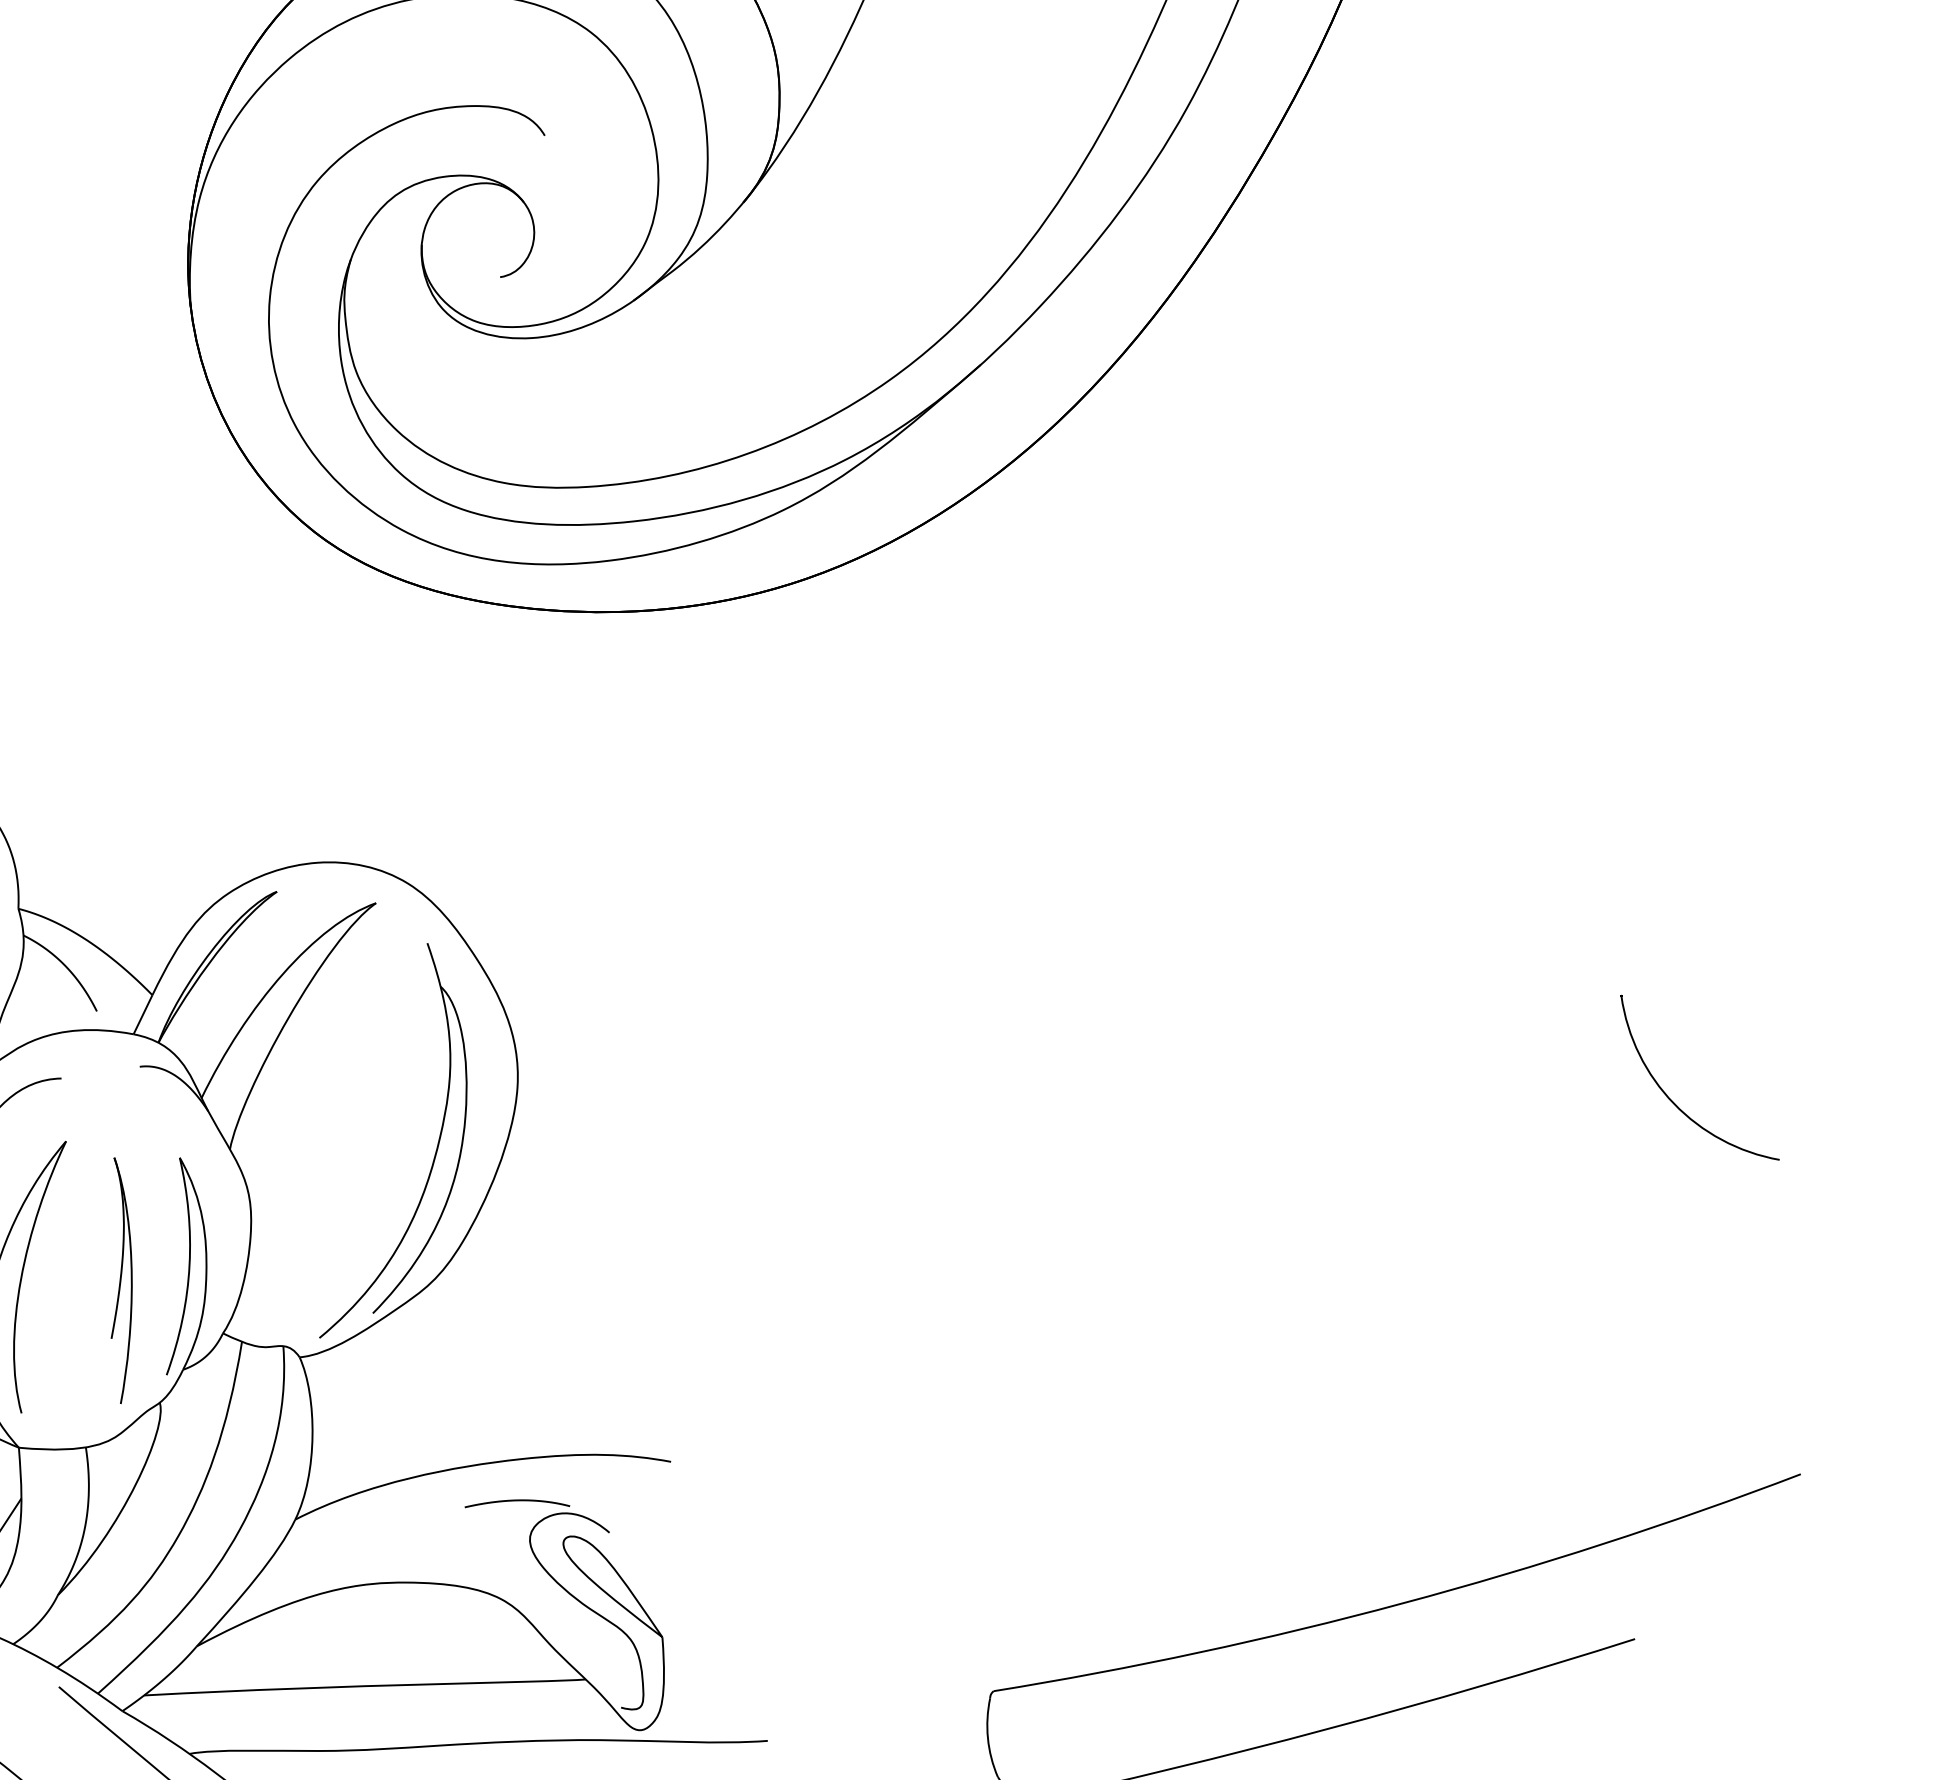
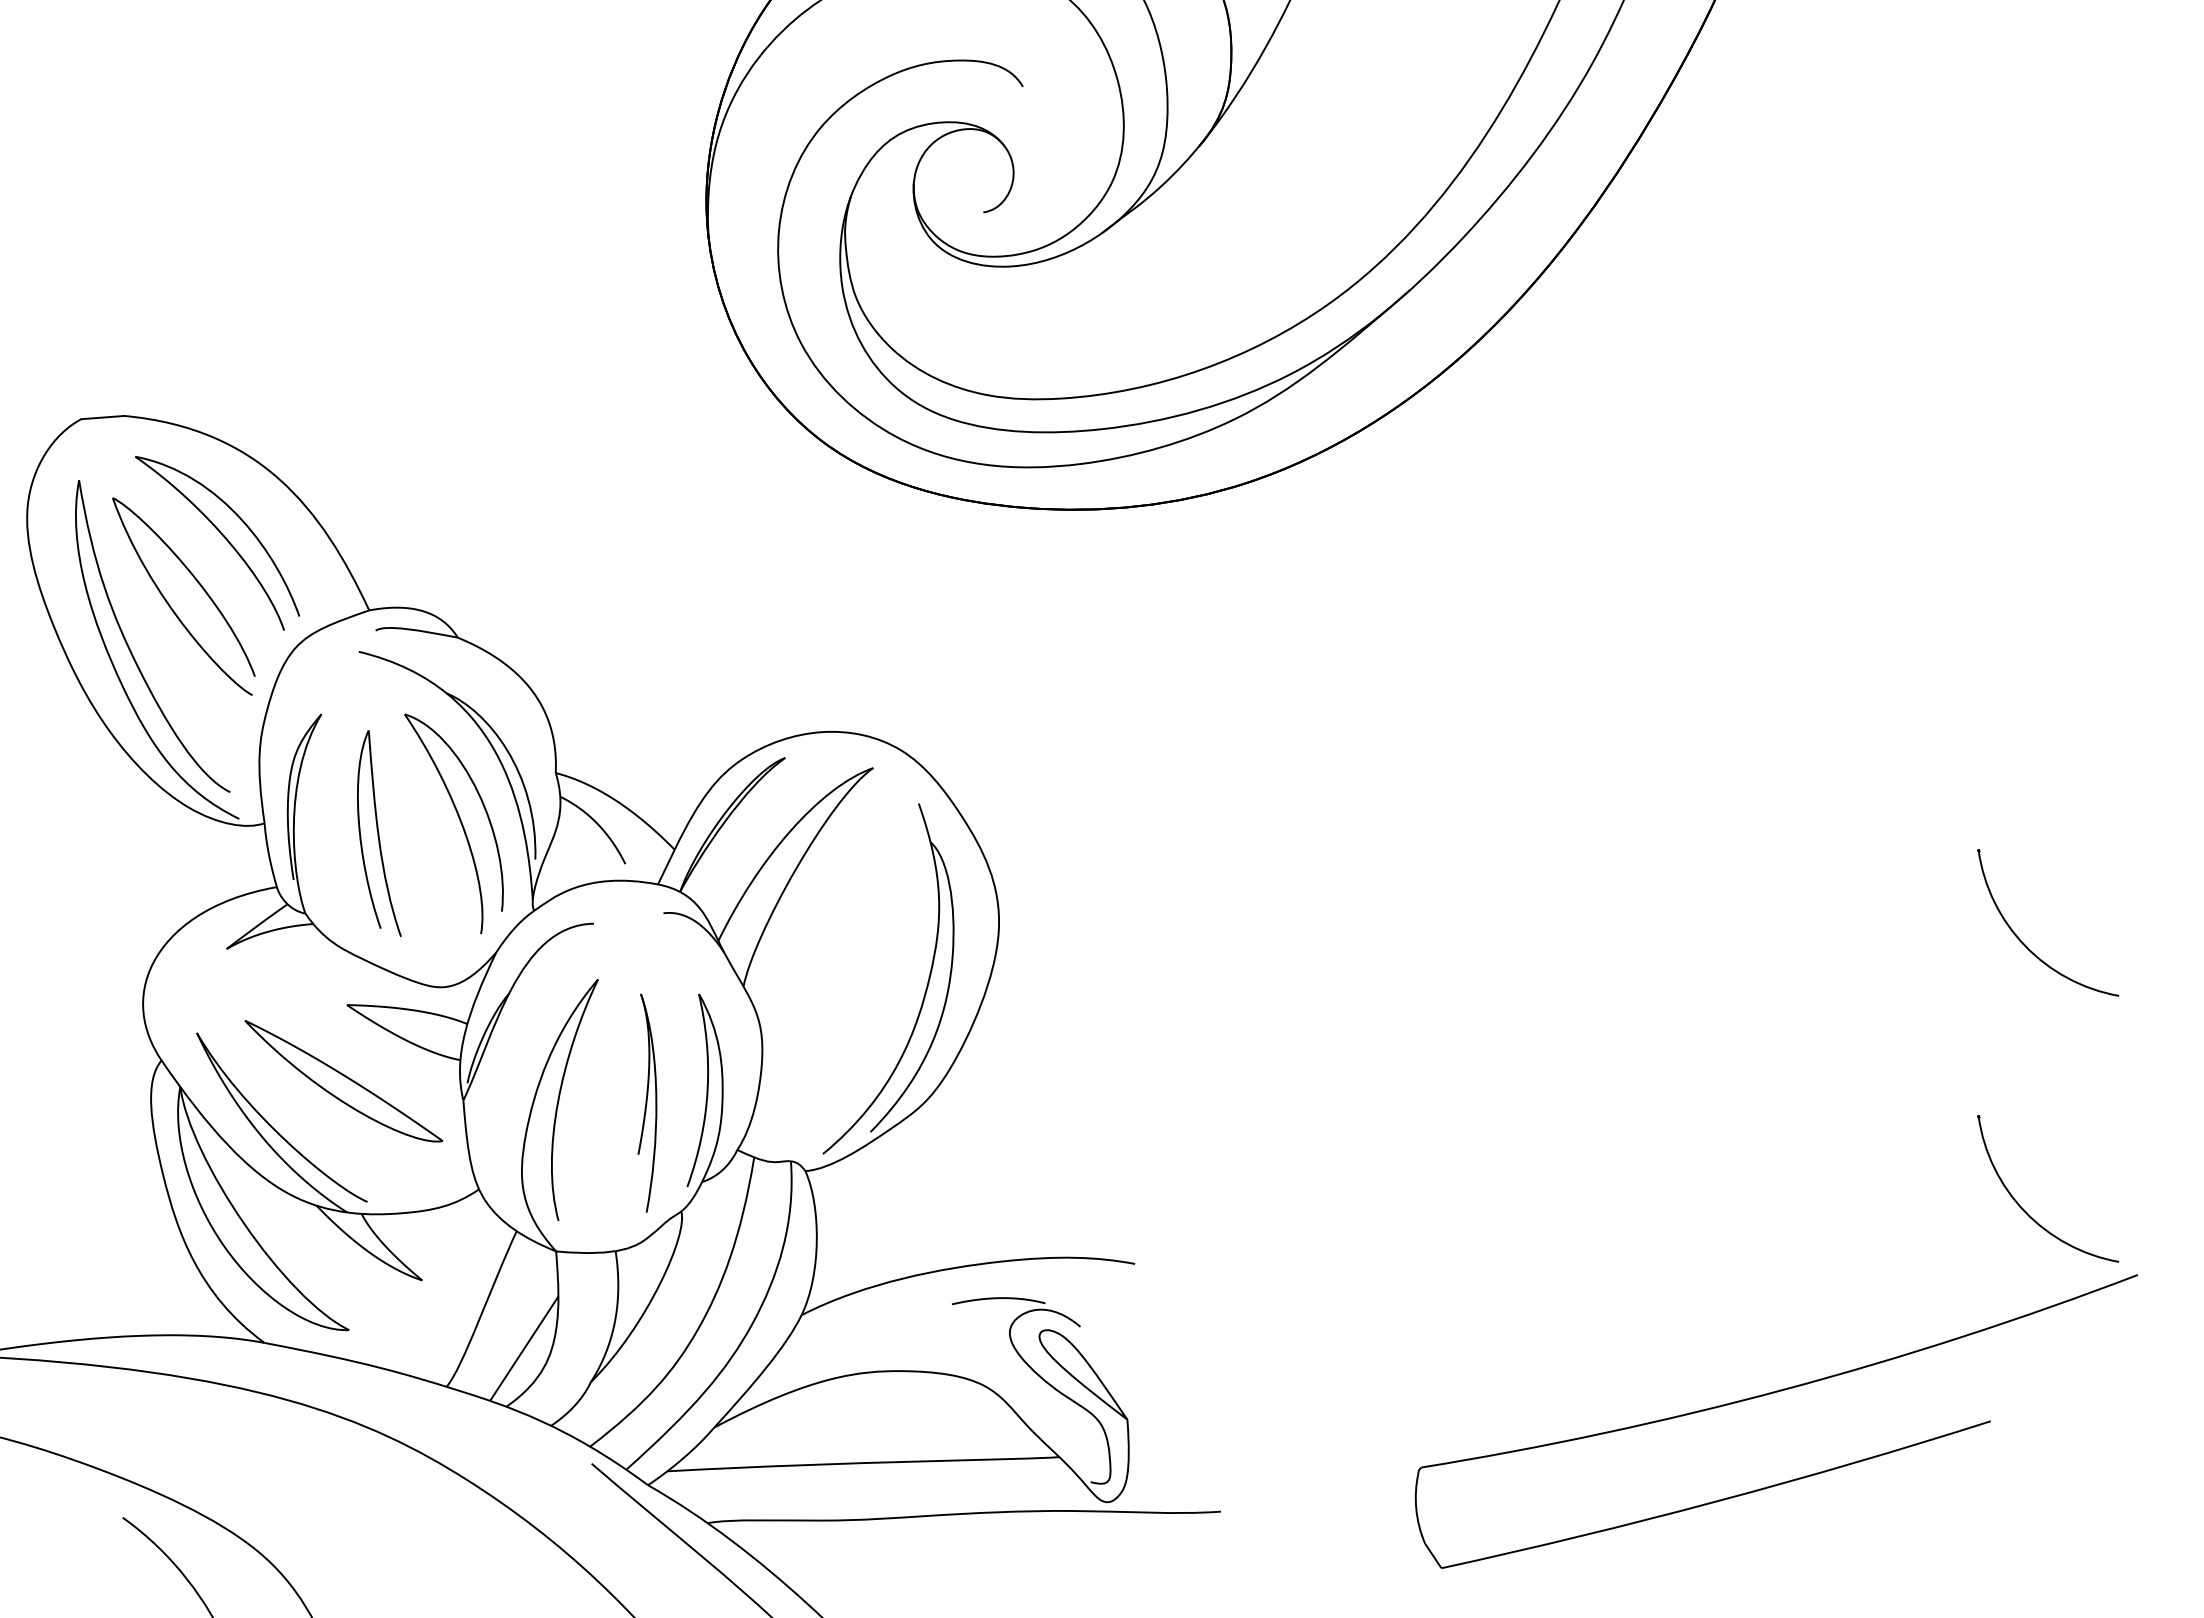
part: (1674, 1401) -> (2025, 1210), added

